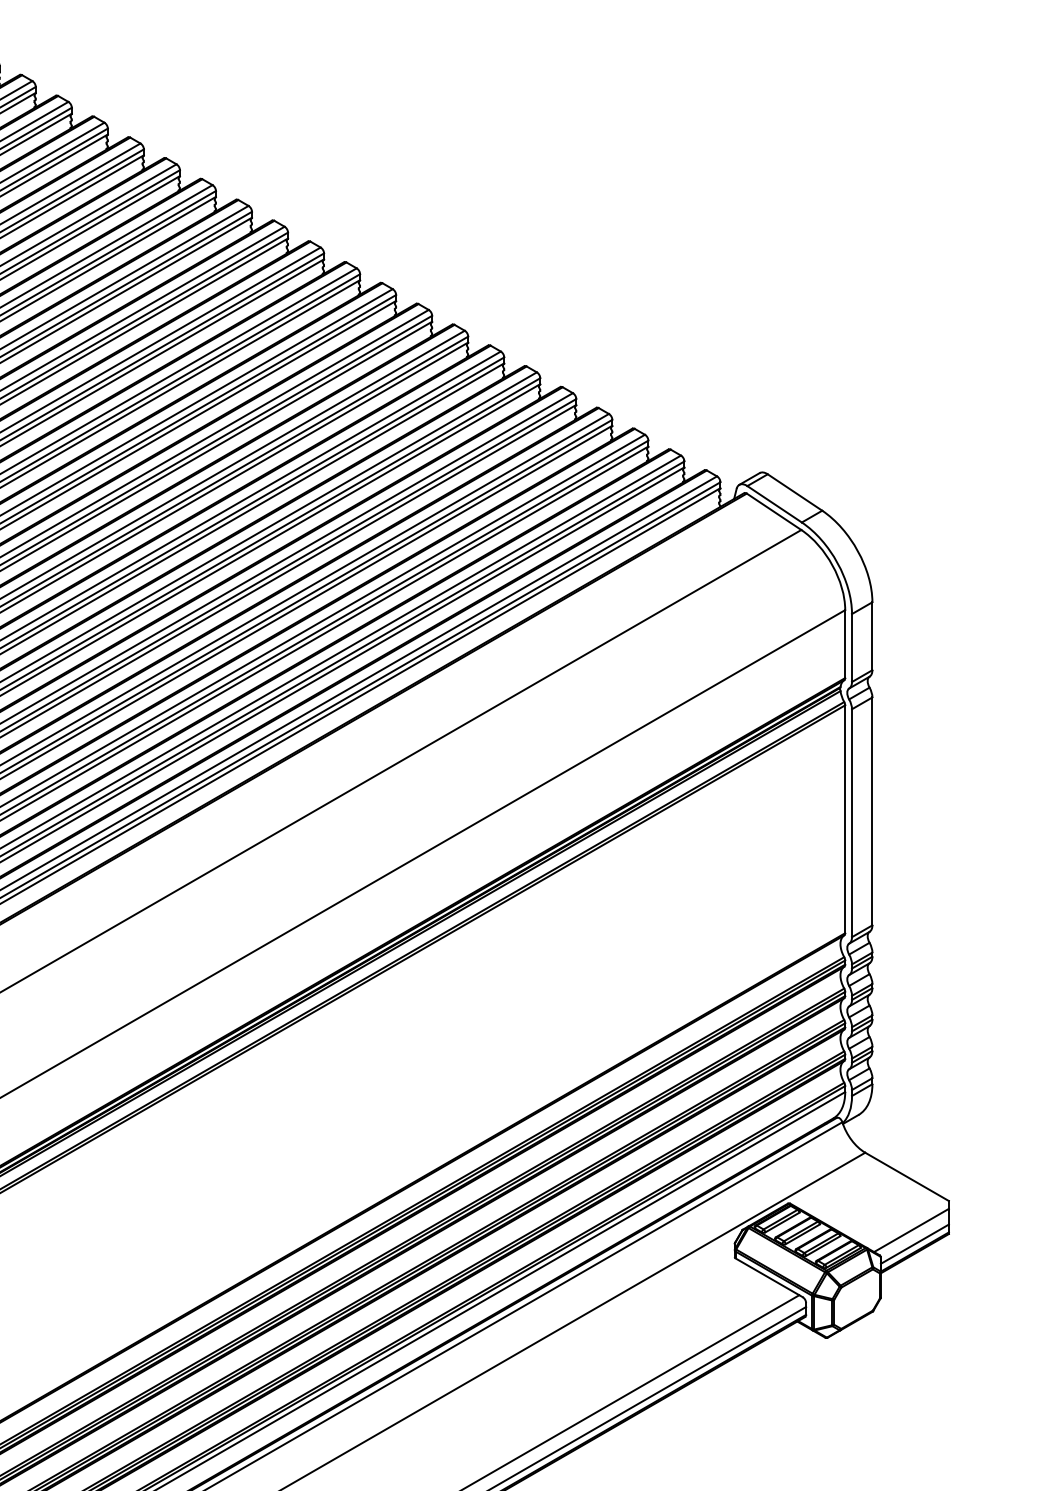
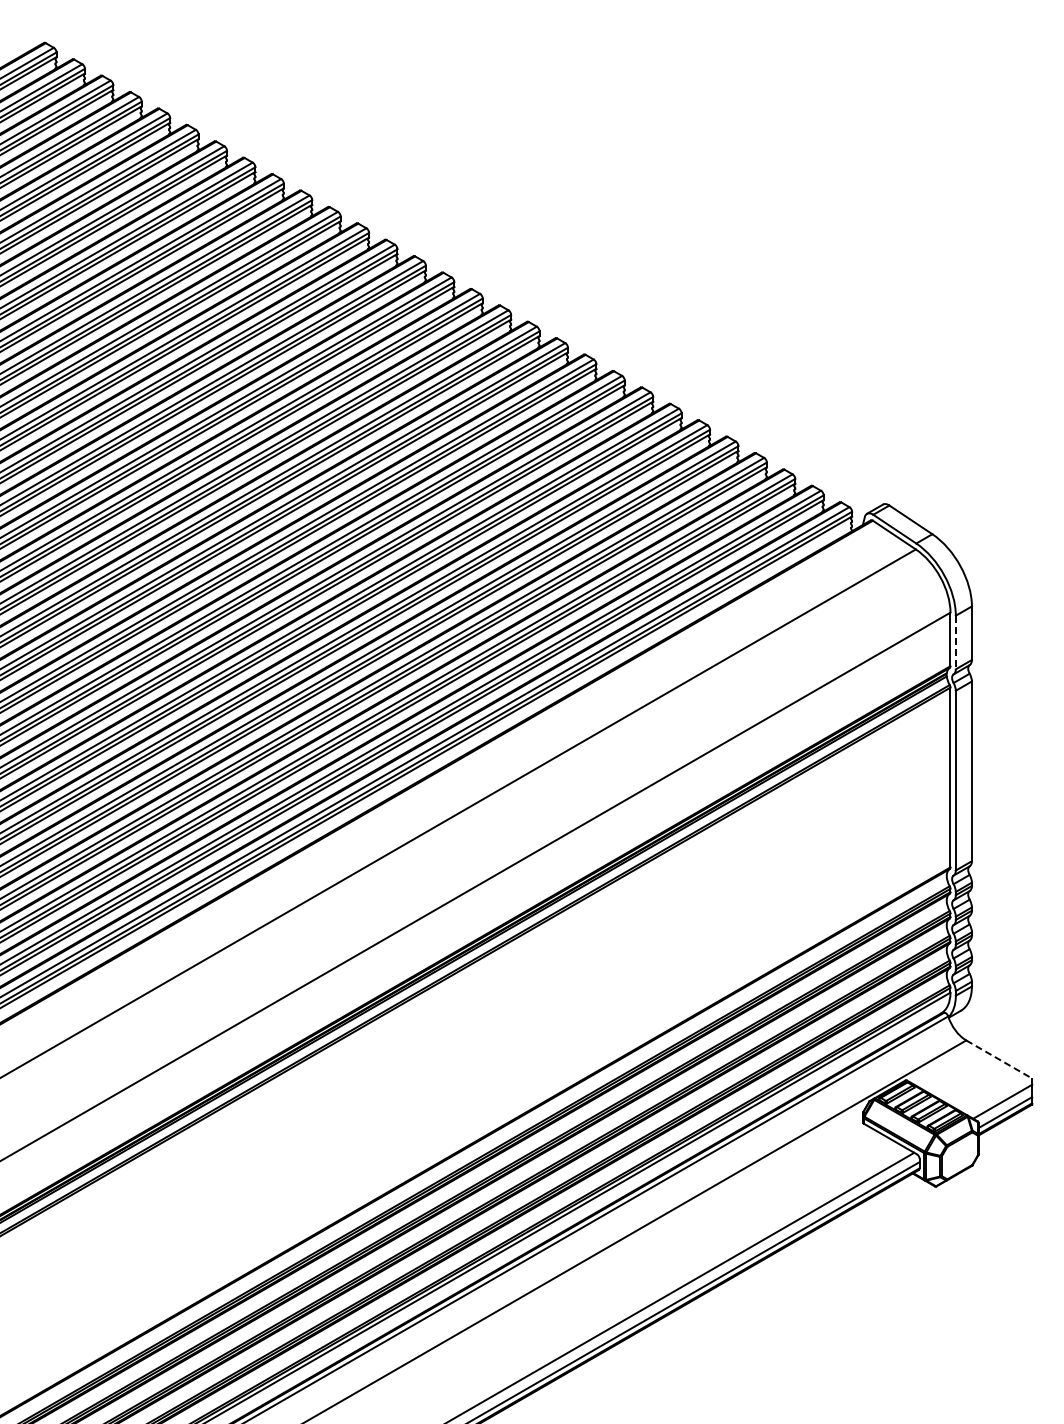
line: (851, 648) -> (955, 642), solid -> dashed
line: (907, 1176) -> (999, 1059), solid -> dashed

